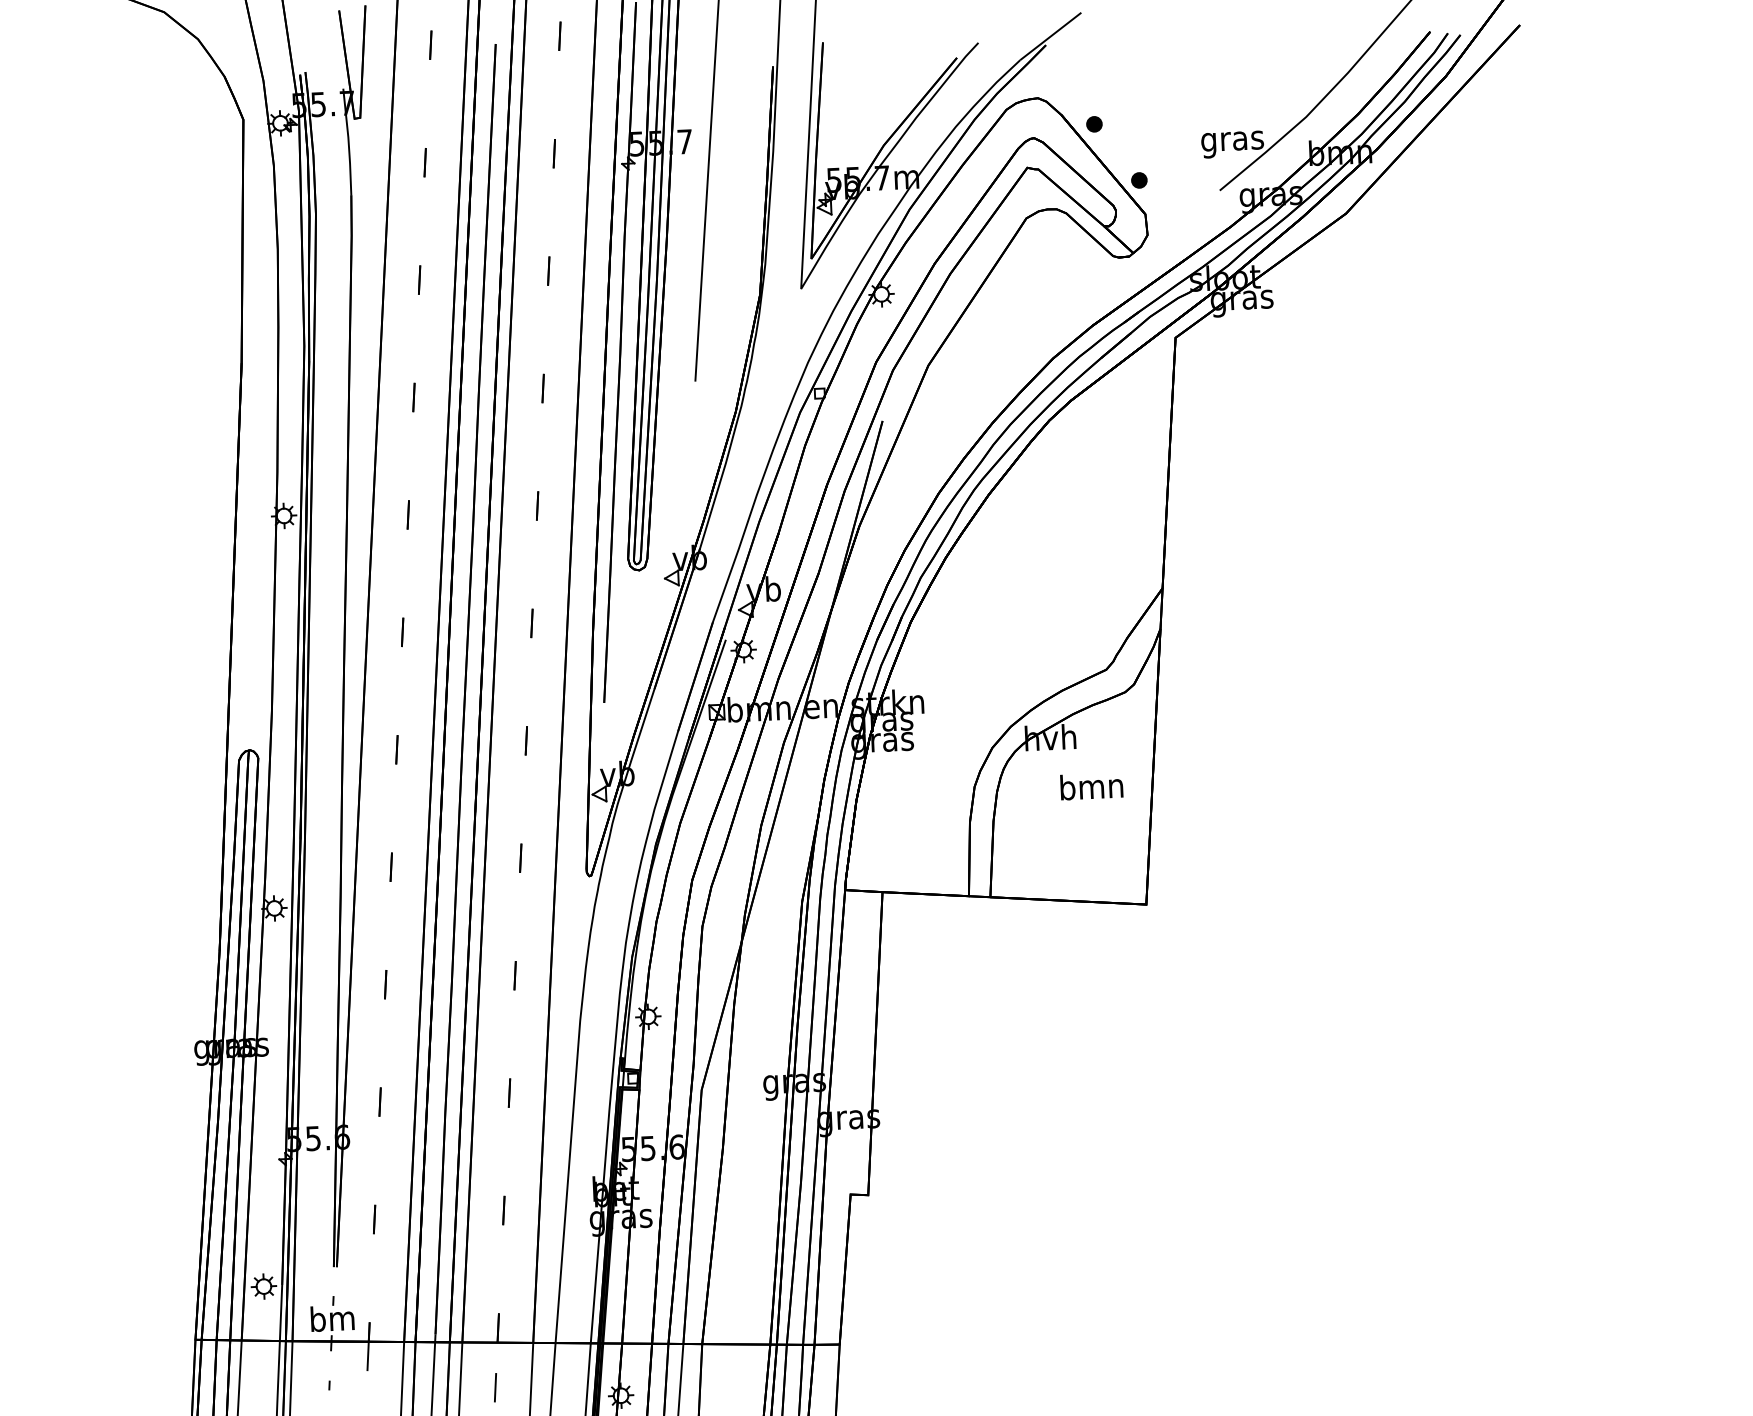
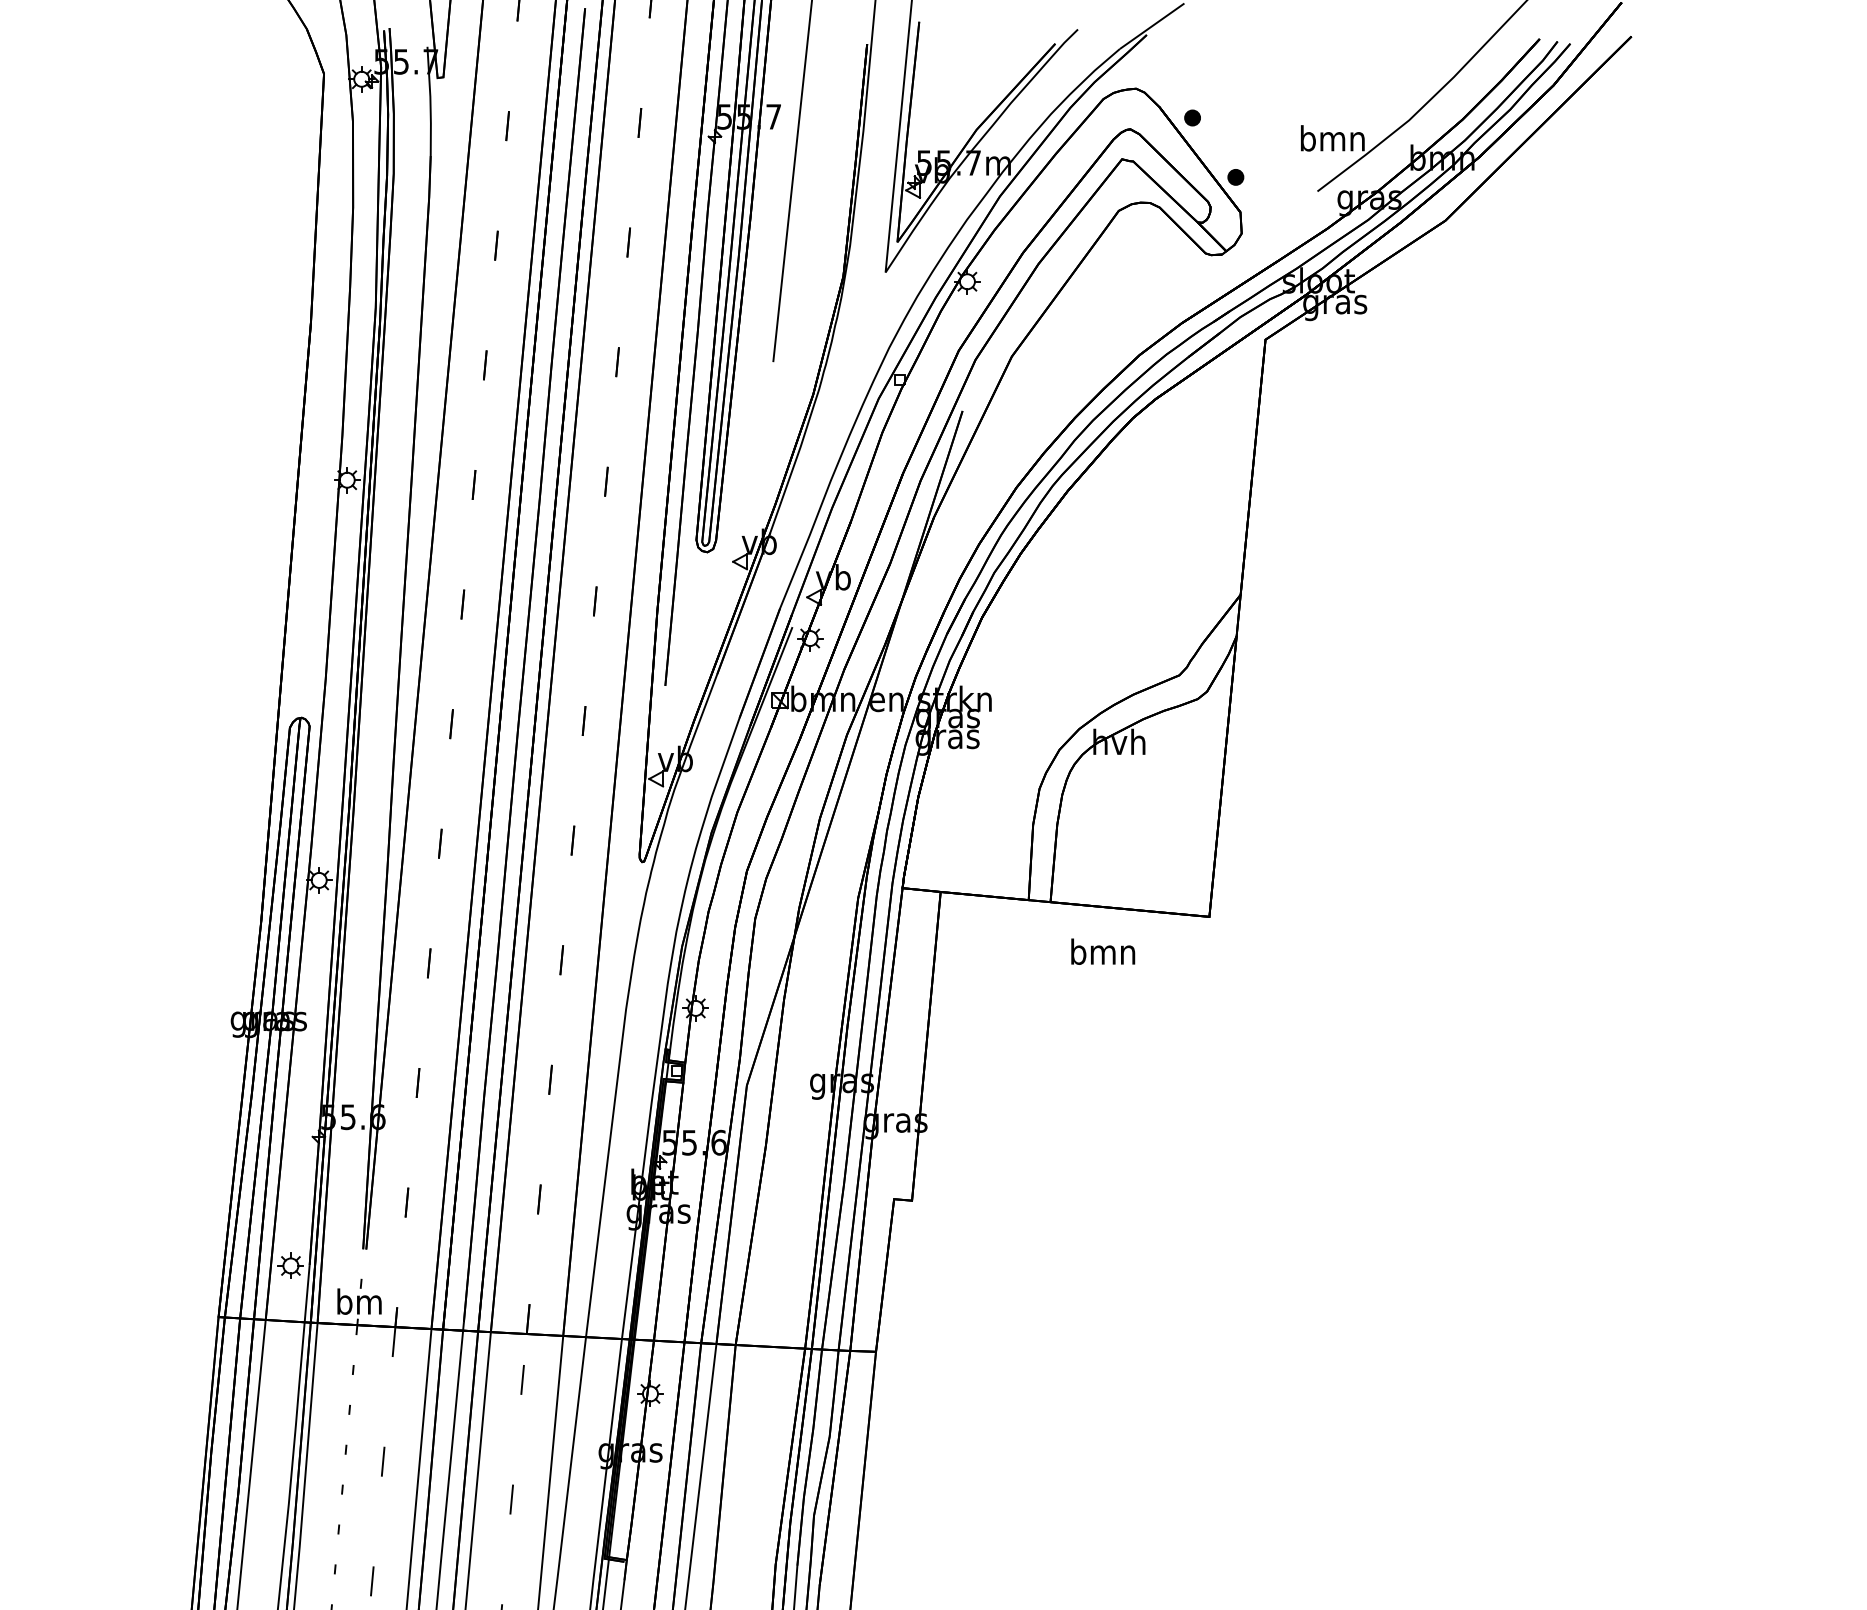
text: (1232, 141) -> (1332, 141), gras -> bmn
text: (1092, 786) -> (1103, 951), moved

